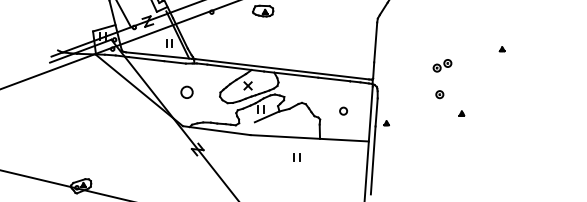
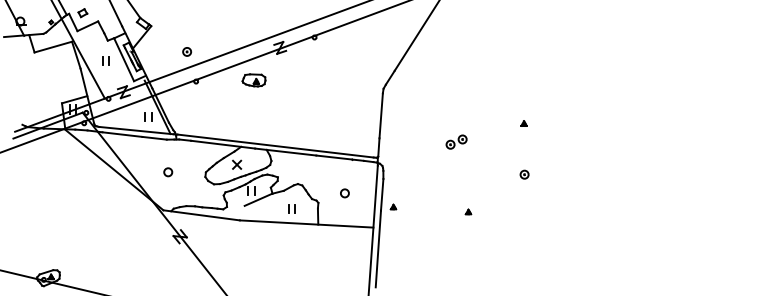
circle: (187, 92) -> (168, 172), size x0.62
part: (439, 94) -> (524, 174), moved
part: (461, 113) -> (468, 211), moved
part: (296, 157) -> (291, 208), moved

